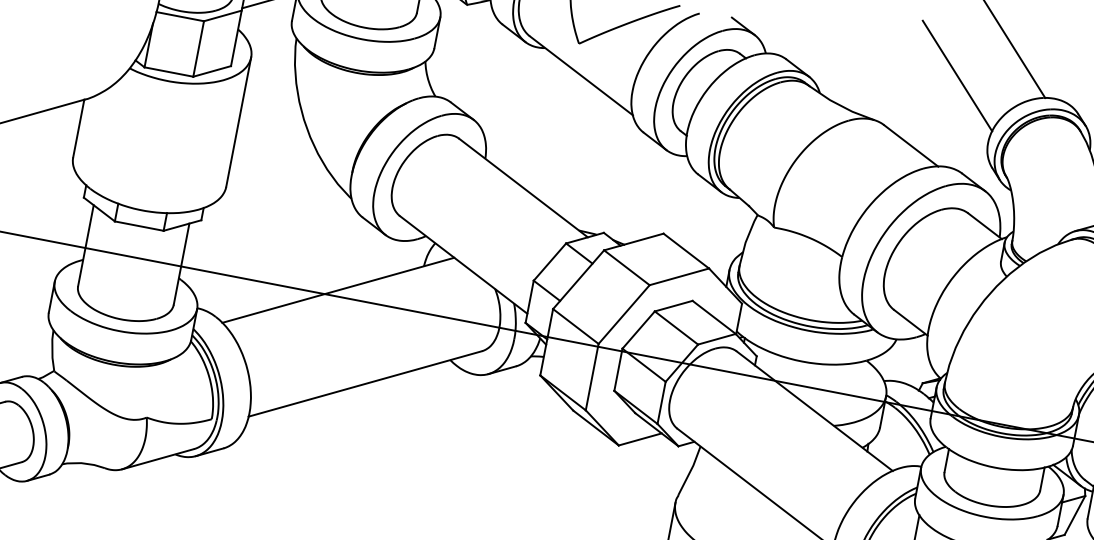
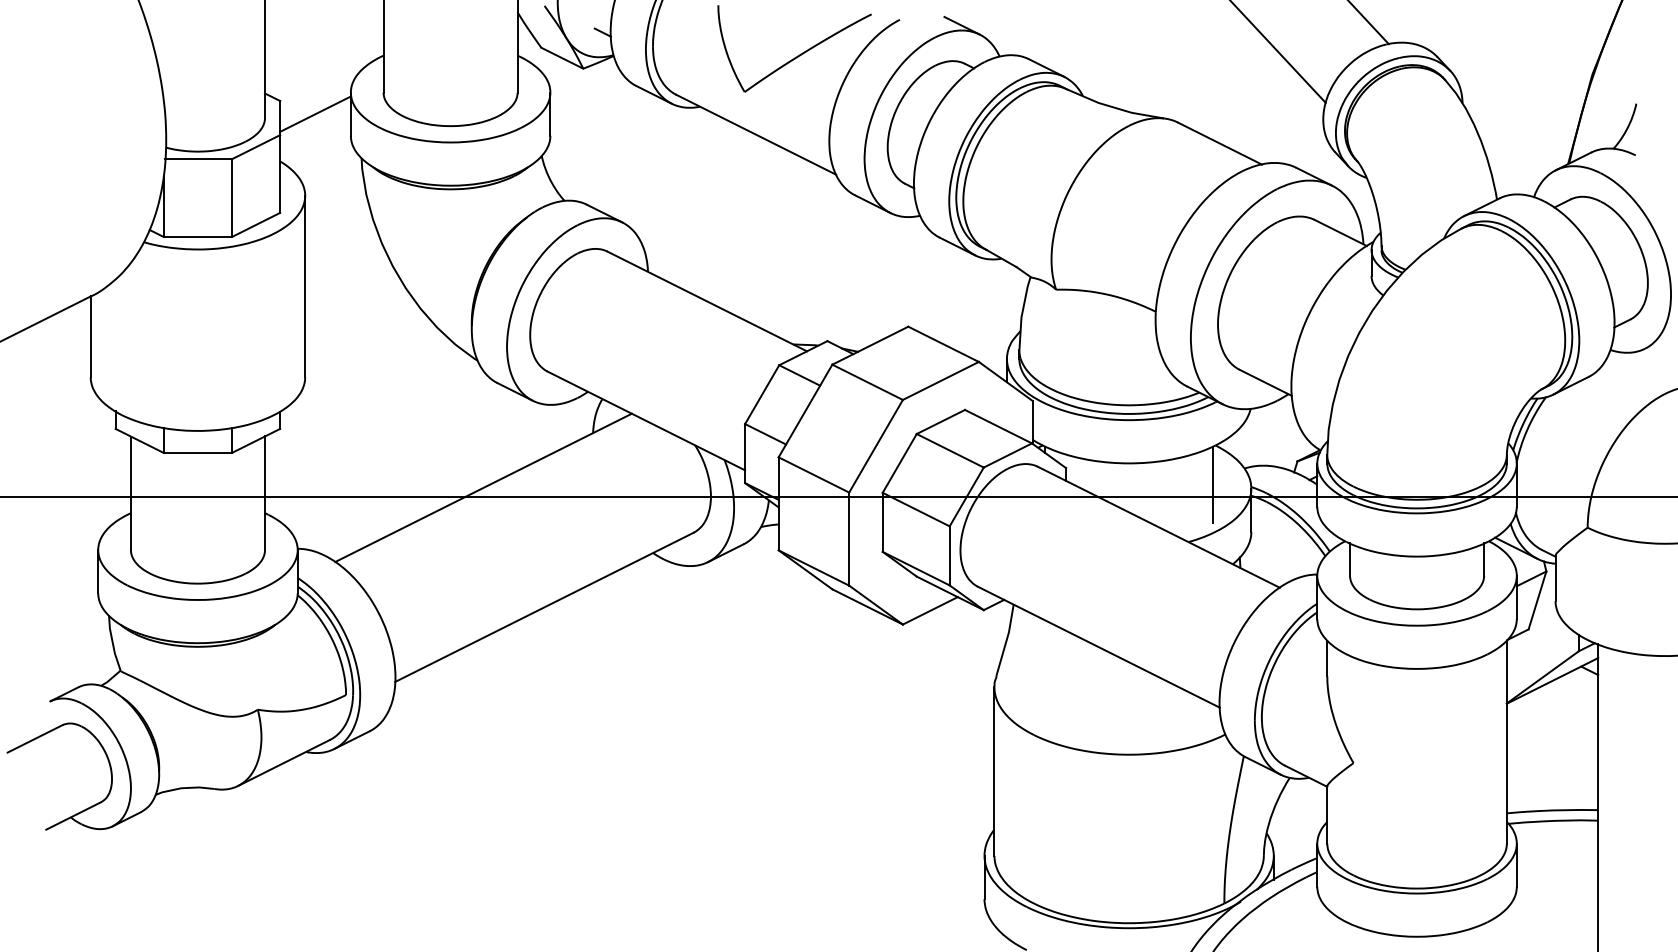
line: (858, 388) -> (1212, 484), added

